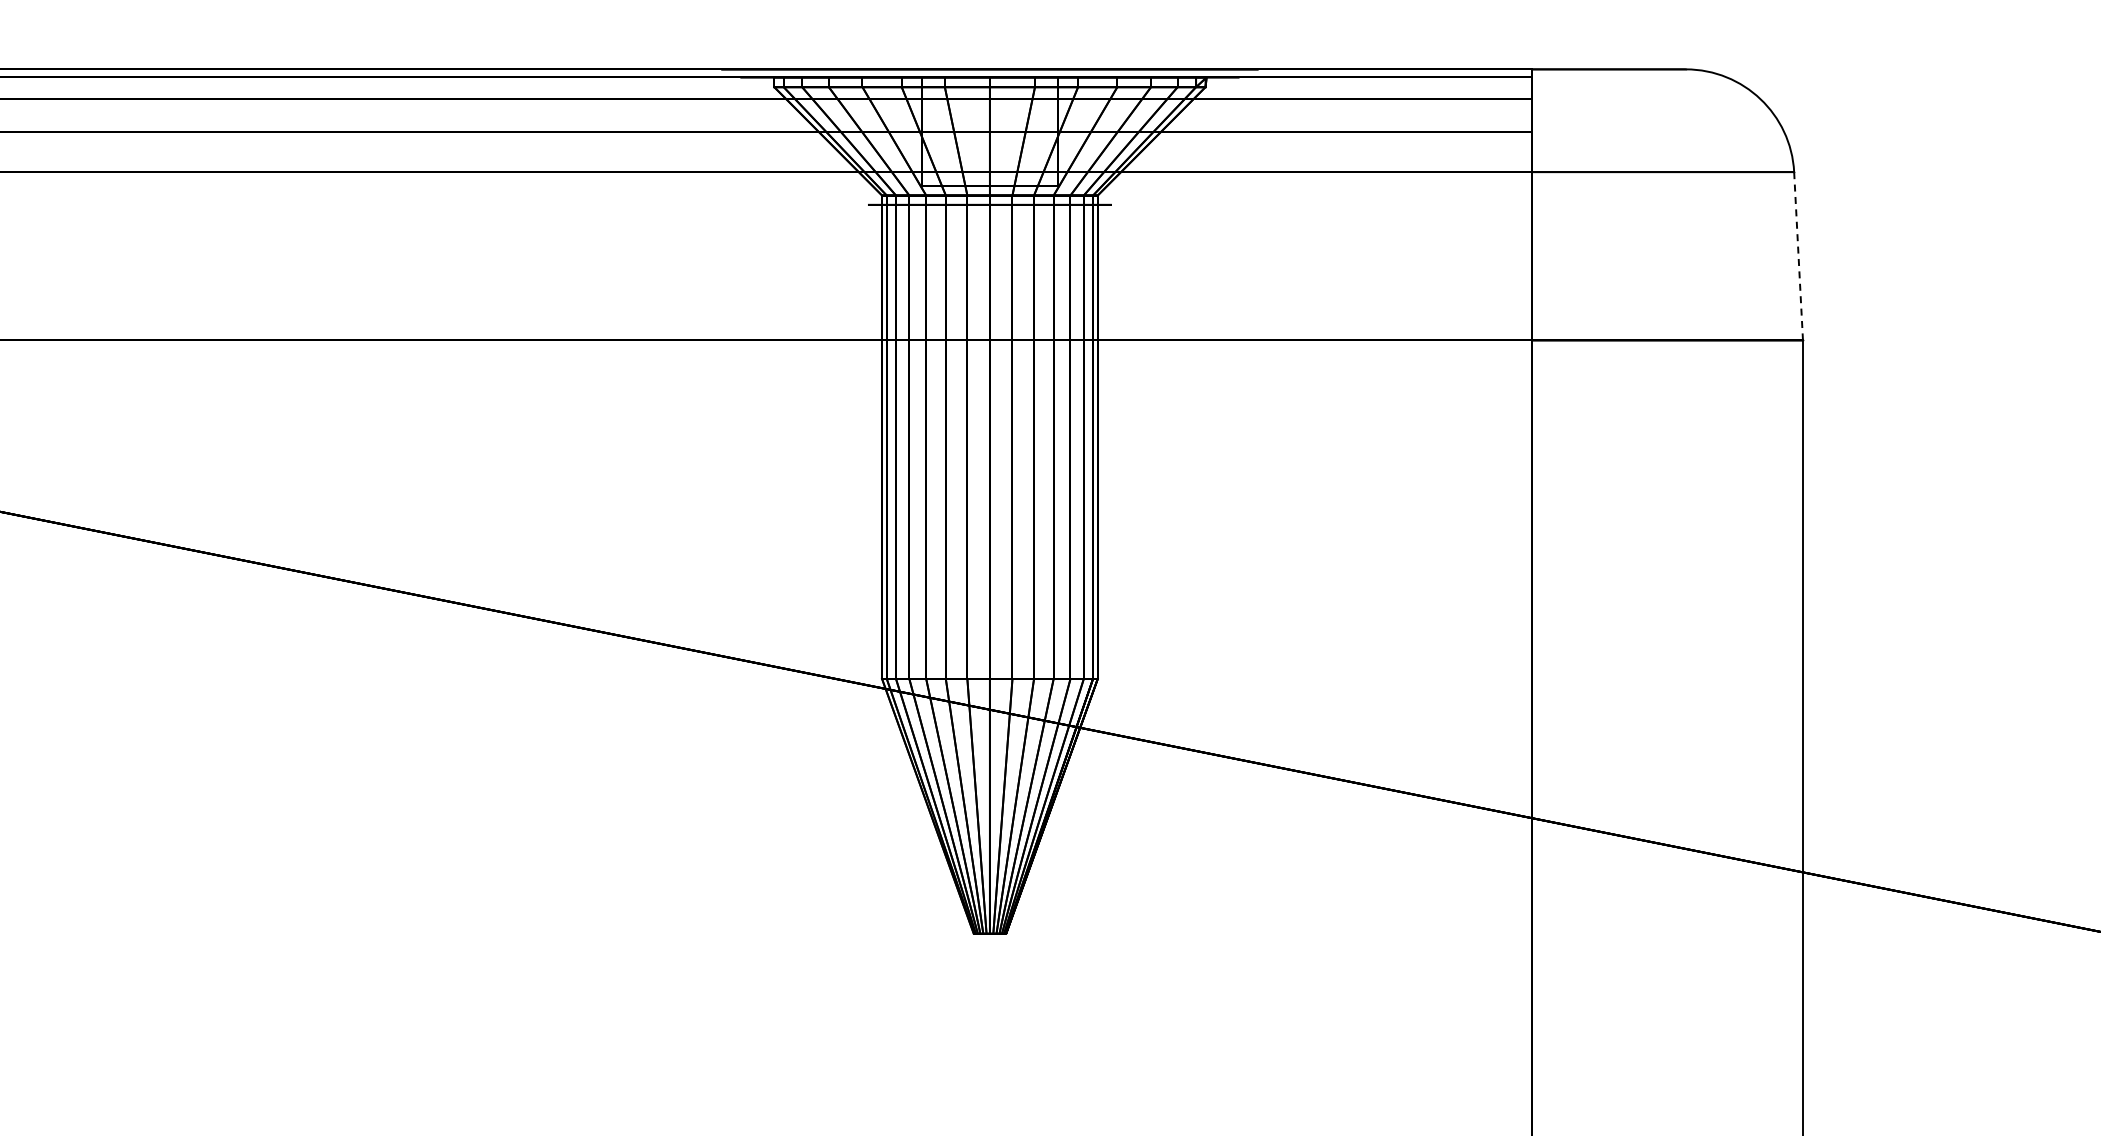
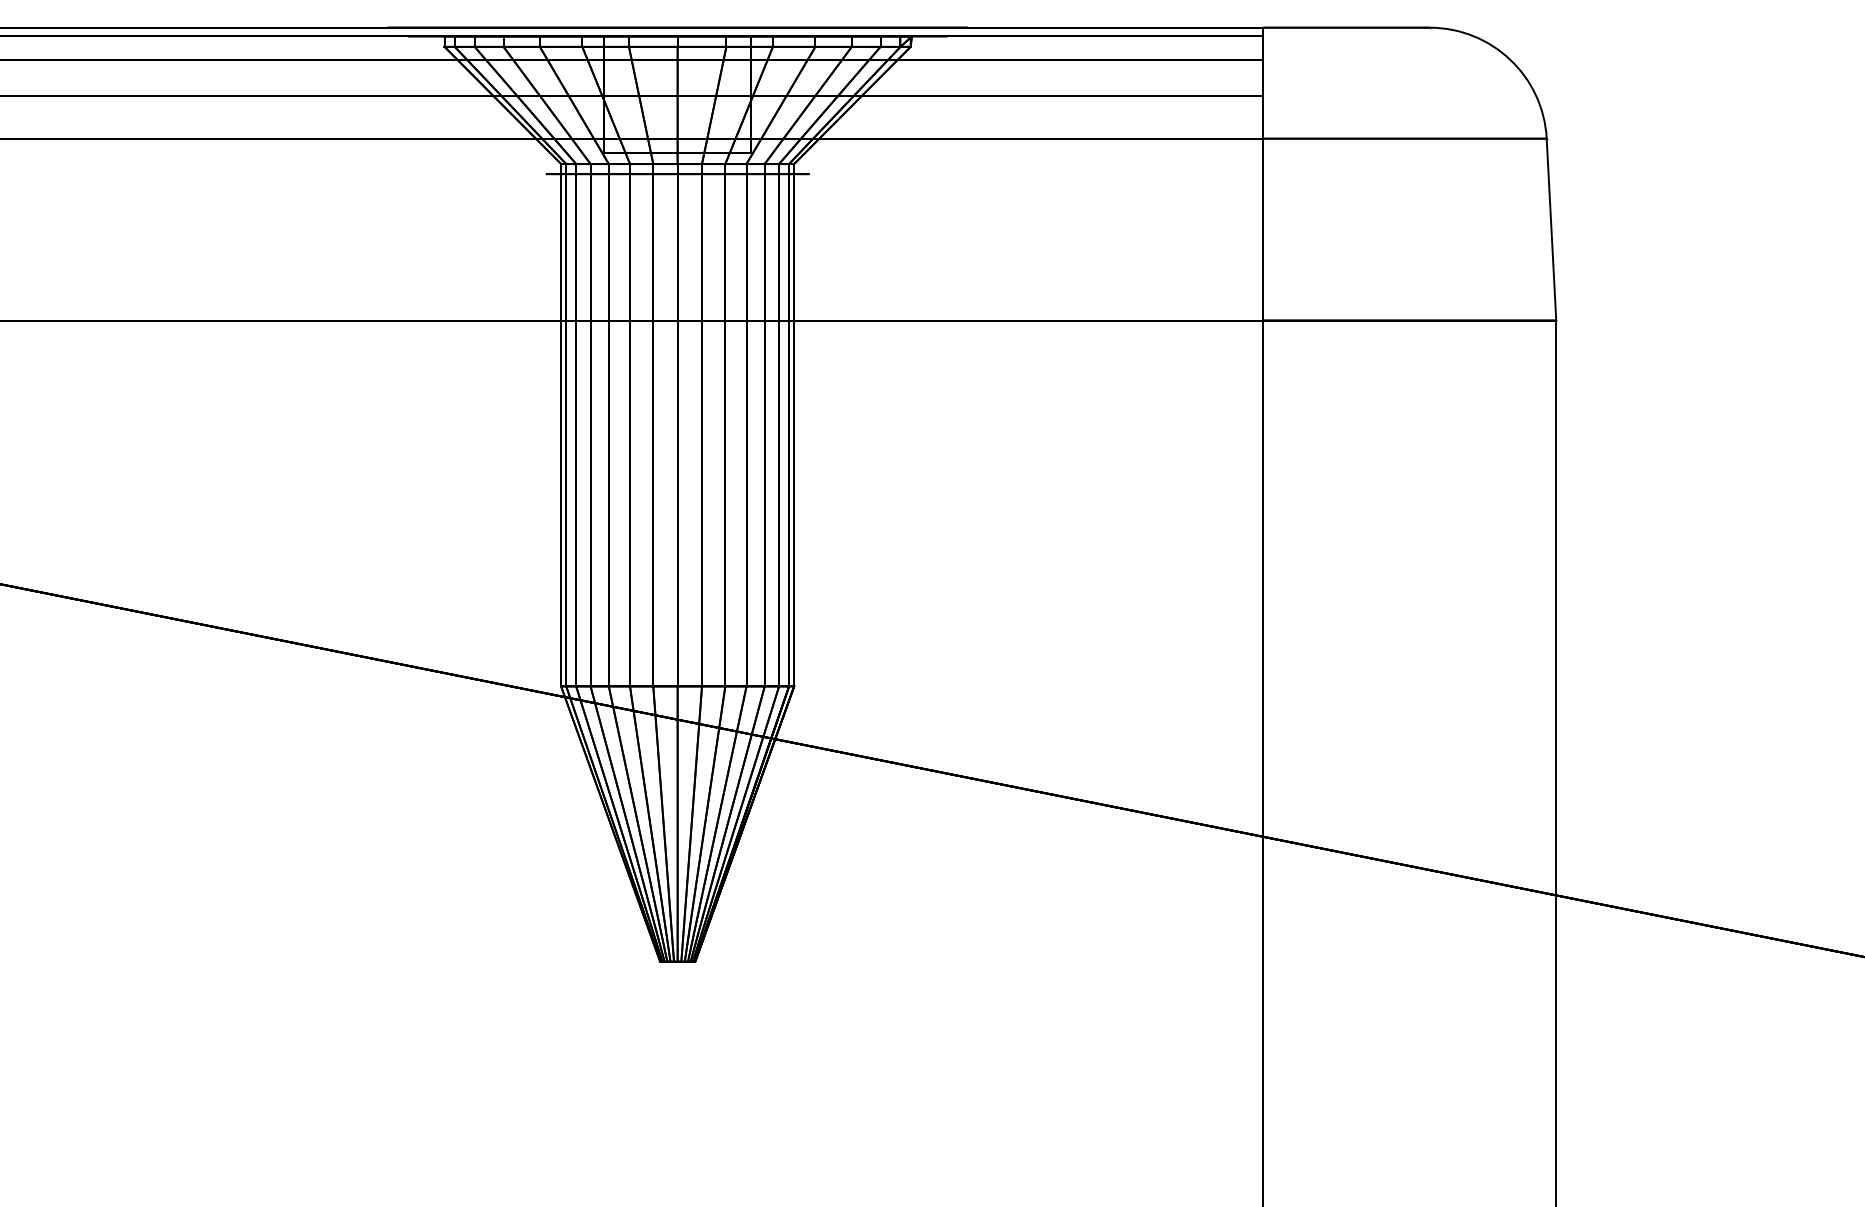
line: (1798, 255) -> (1551, 228), dashed -> solid

